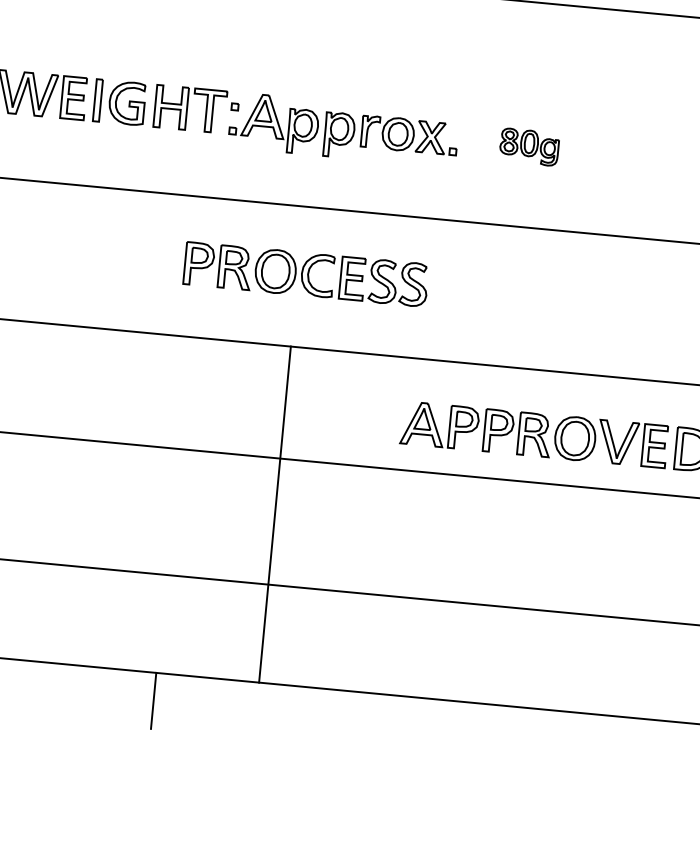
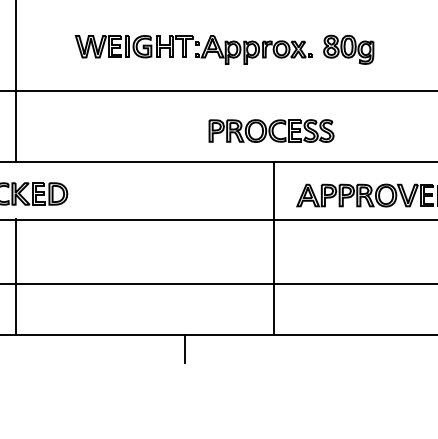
part: (528, 146) -> (348, 49), size x1.67
part: (306, 273) -> (271, 130), moved
line: (275, 514) -> (274, 248), moved

